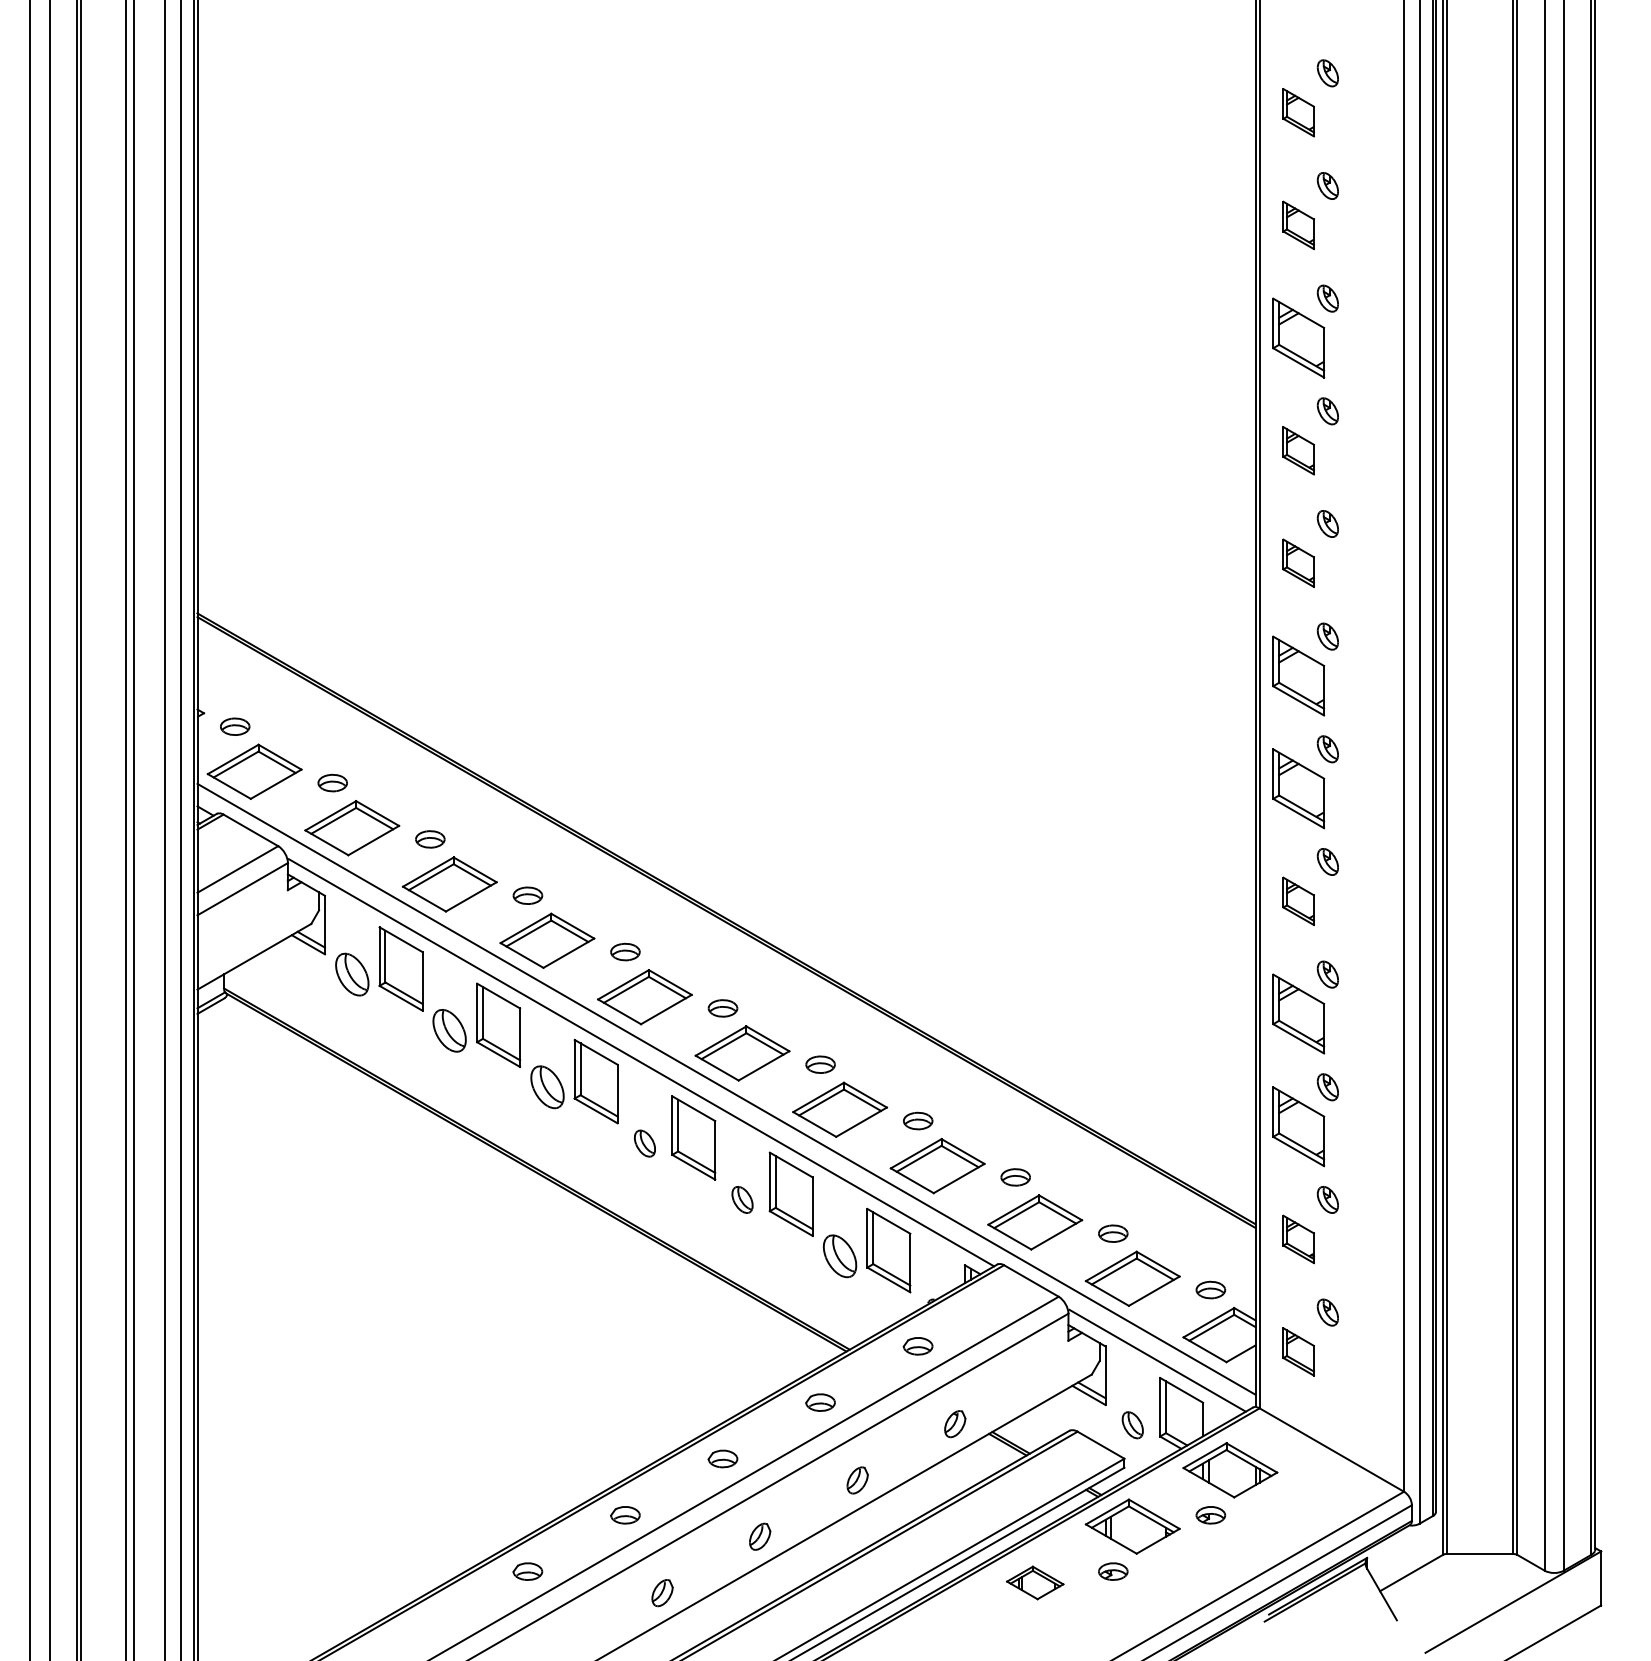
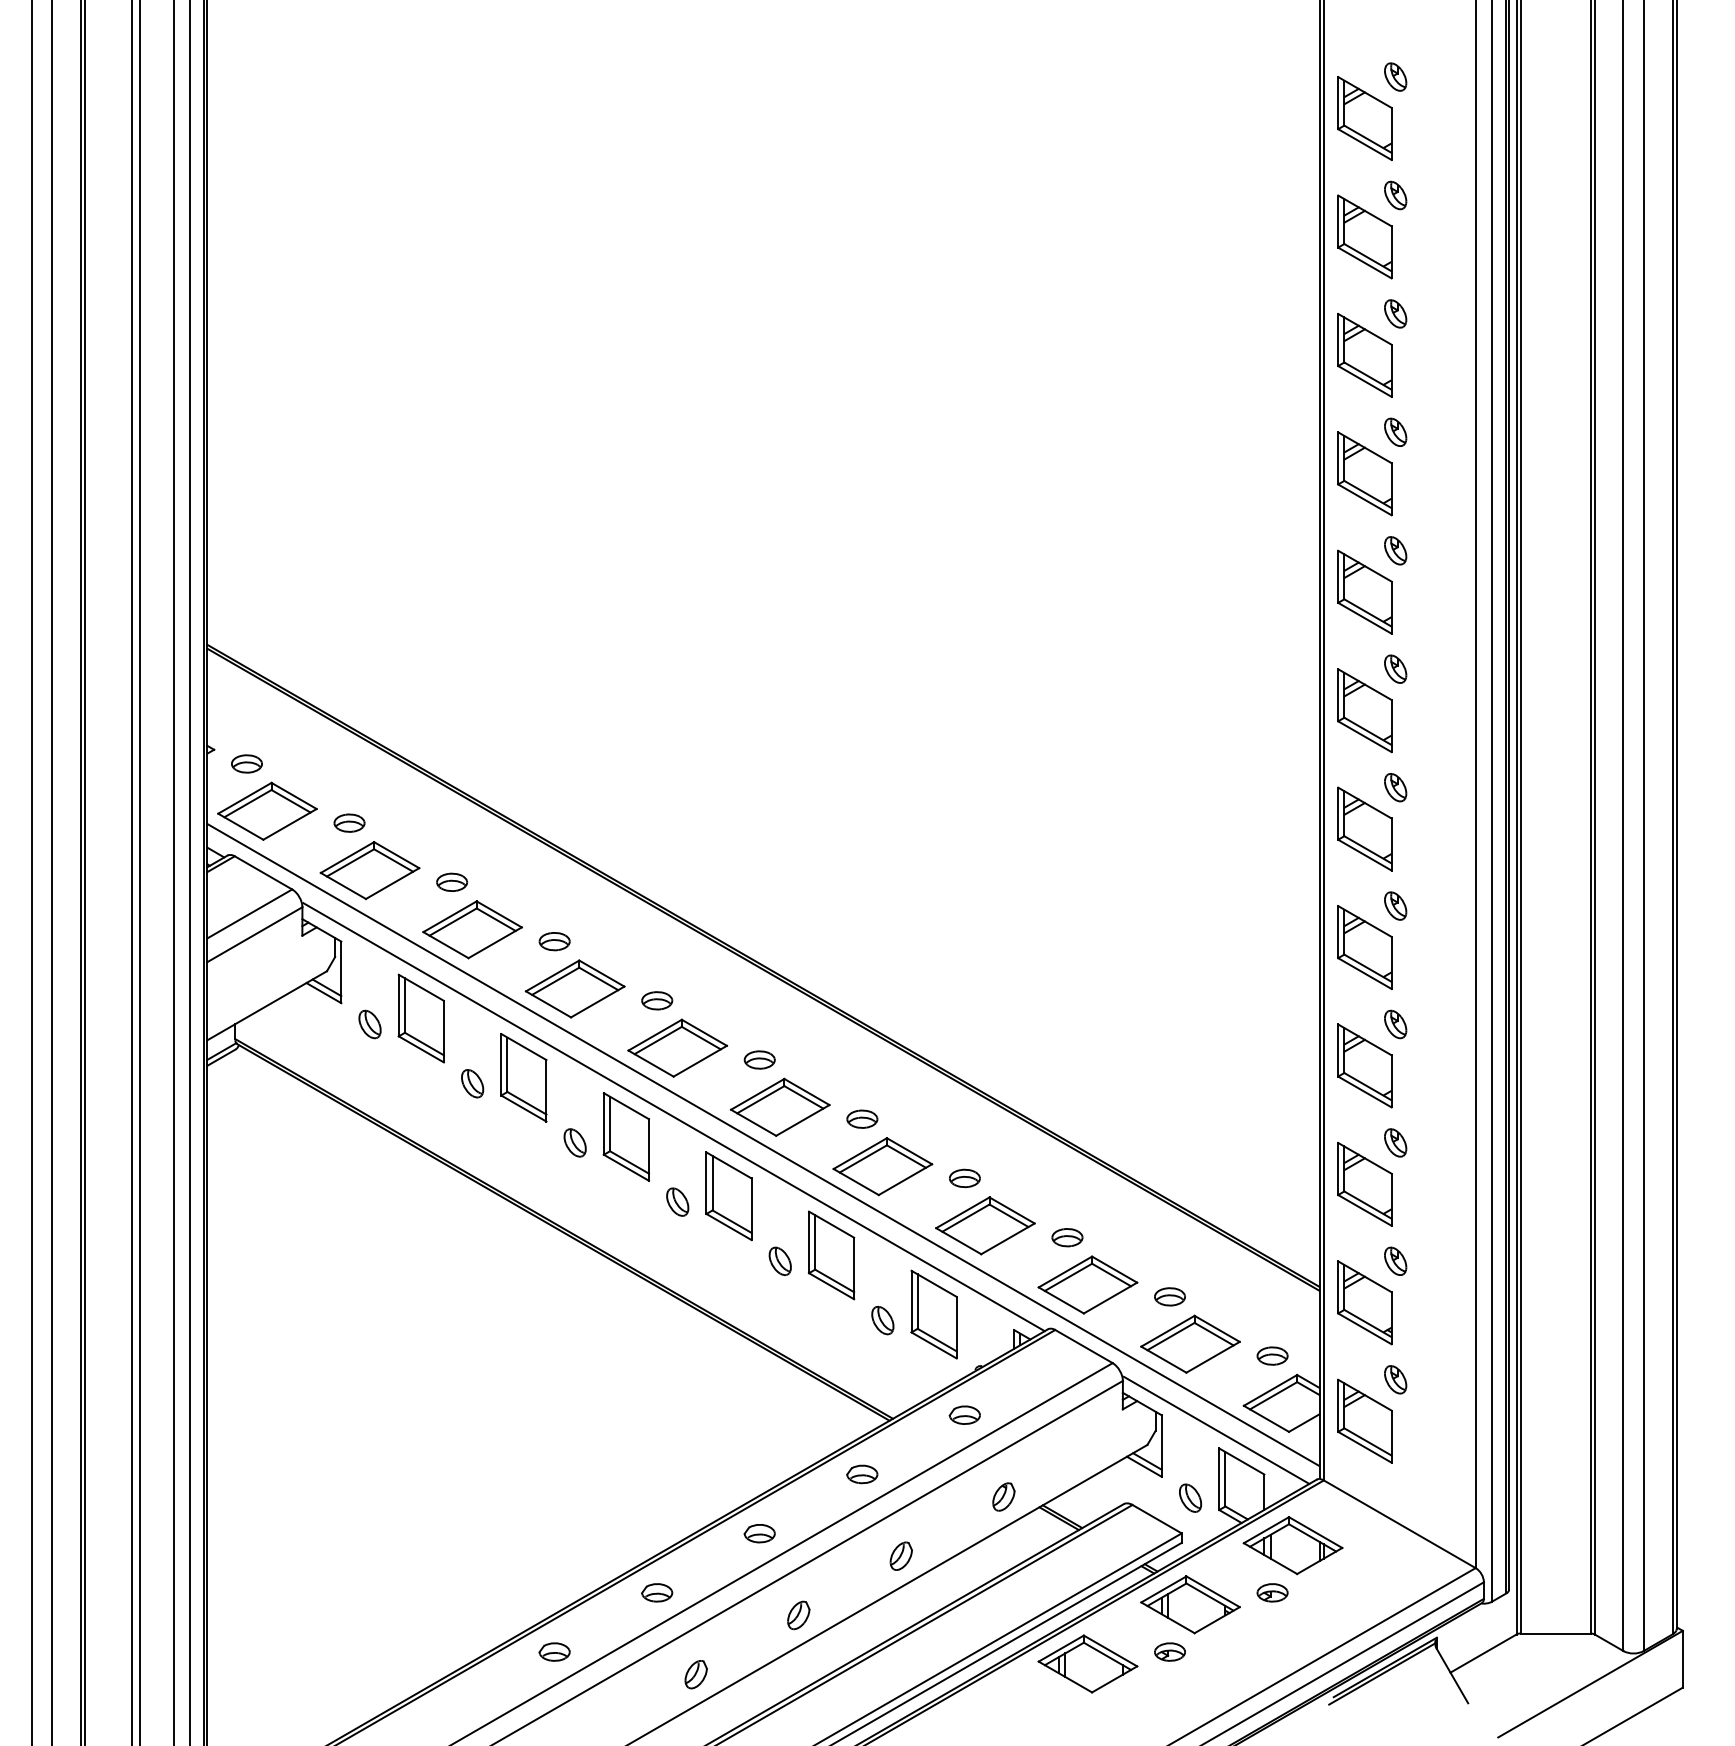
part: (1298, 112) -> (1364, 118), size x1.67
part: (1298, 224) -> (1364, 236), size x1.67
part: (1298, 450) -> (1364, 473), size x1.67
part: (1298, 562) -> (1364, 591), size x1.67
part: (1298, 901) -> (1364, 947), size x1.67
part: (351, 974) -> (369, 1024), size x0.62
part: (449, 1030) -> (472, 1083), size x0.62
part: (546, 1086) -> (574, 1142), size x0.62
part: (1298, 1239) -> (1364, 1302), size x1.67
part: (839, 1256) -> (882, 1320), size x0.62
part: (1298, 1351) -> (1364, 1420), size x1.67
part: (1034, 1582) -> (1087, 1663), size x1.67

